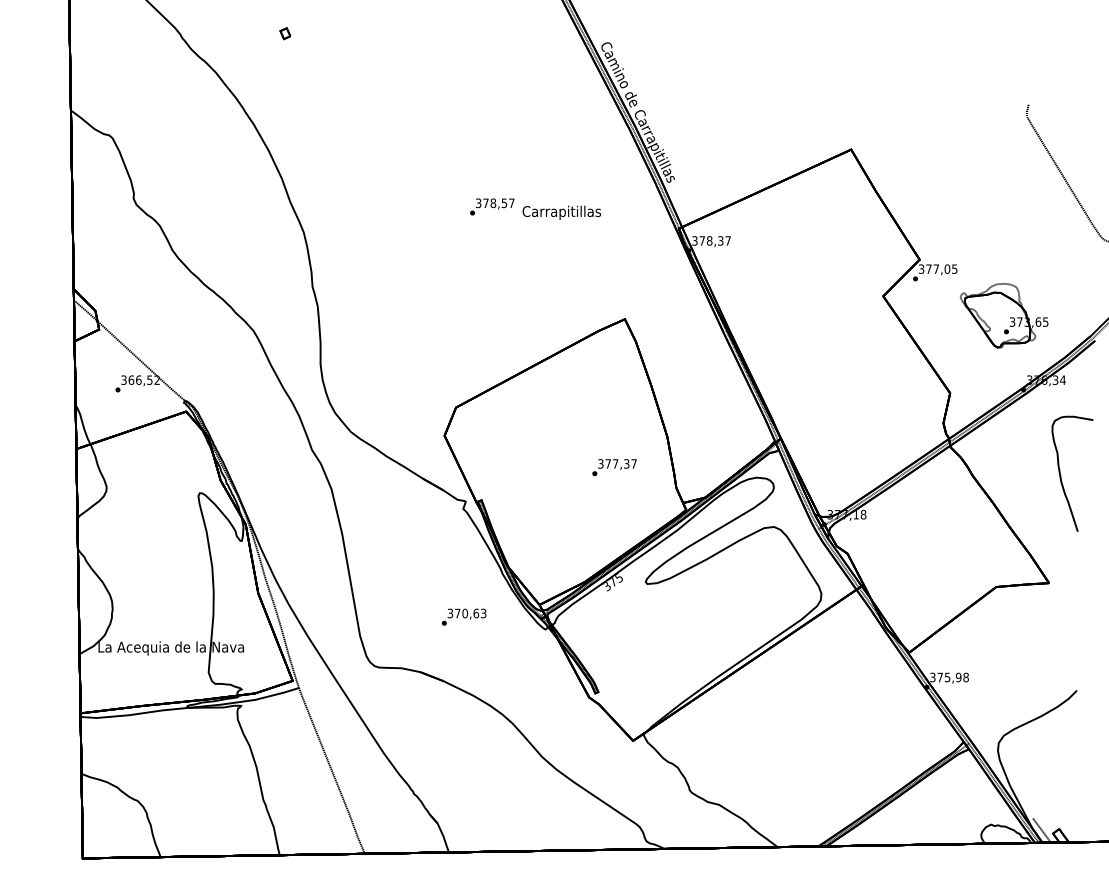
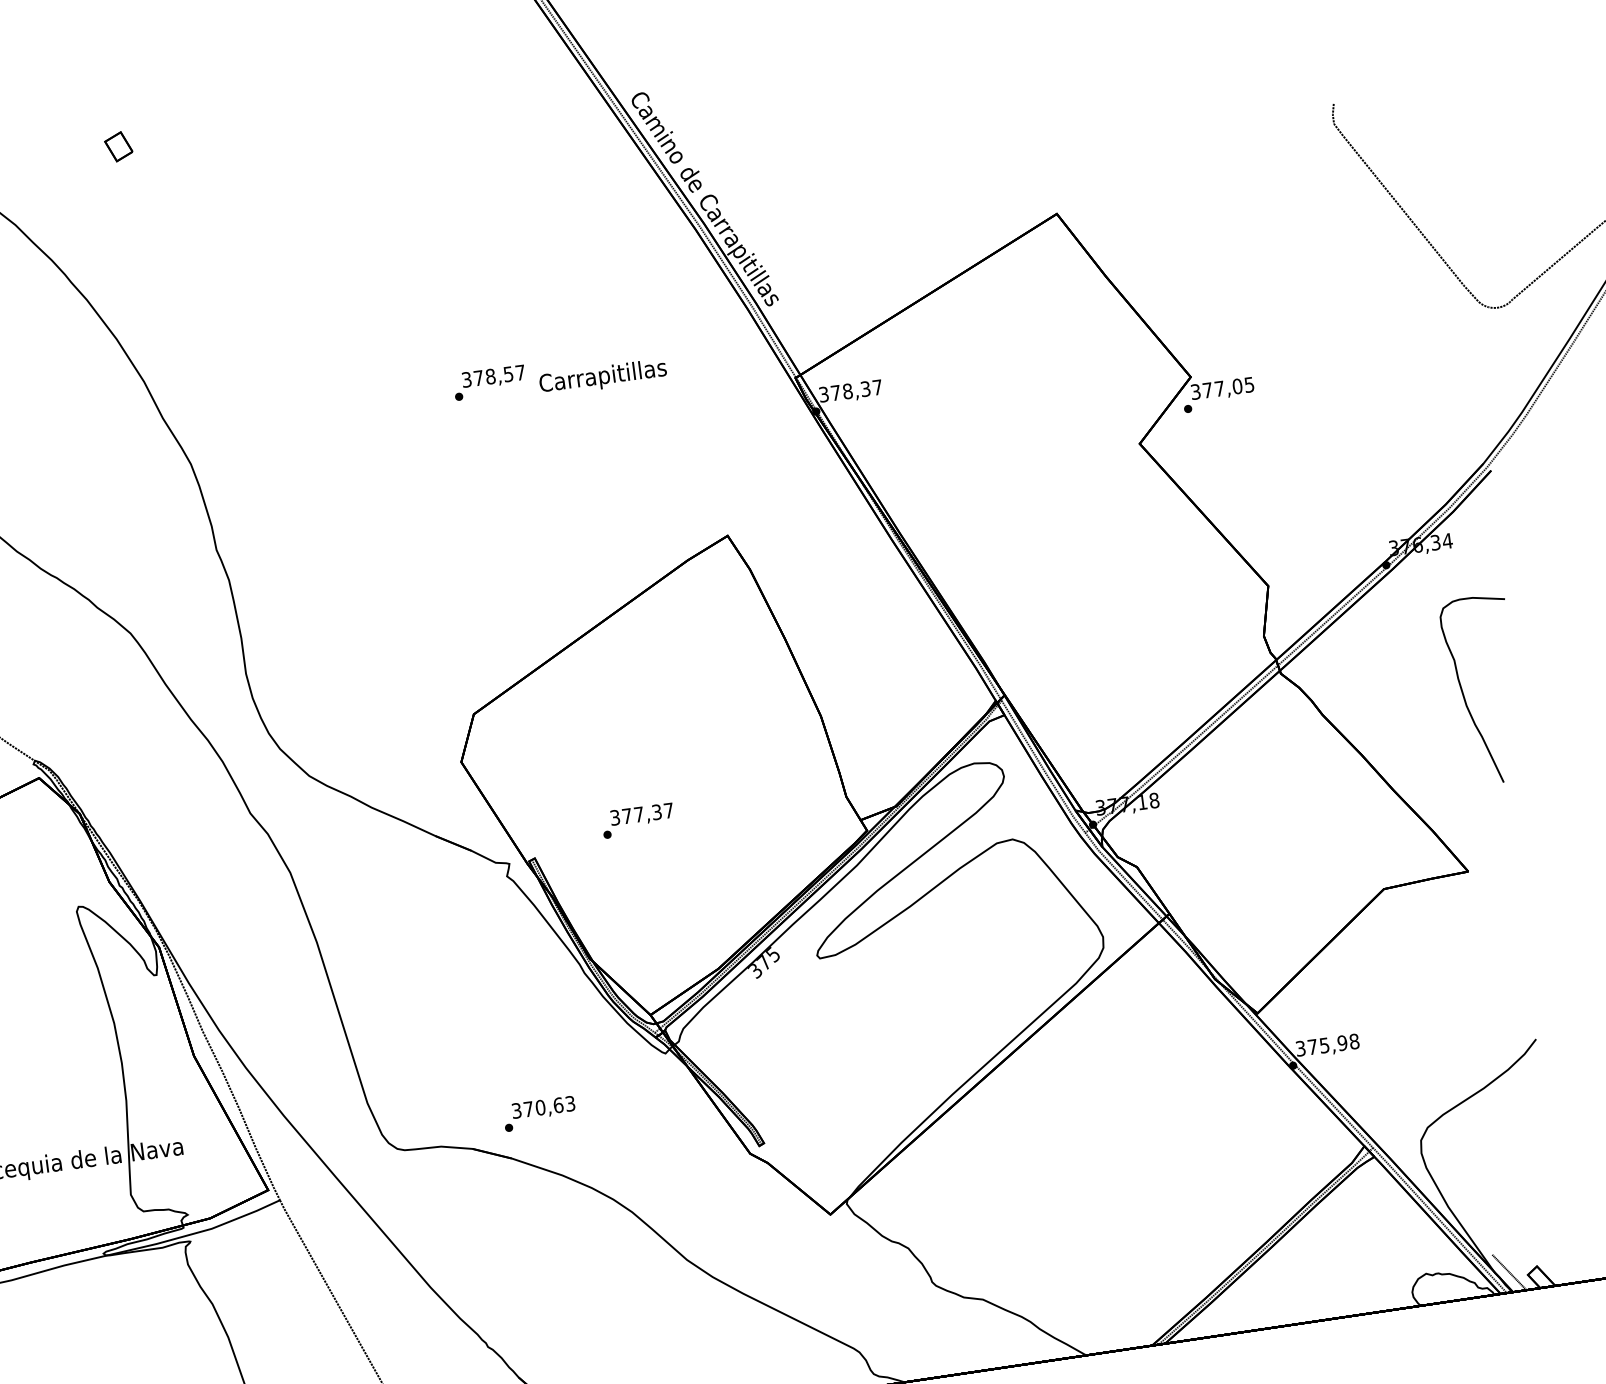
part: (285, 33) -> (119, 146), size x1.6
part: (1004, 315) -> (1339, 449), removed
text: (614, 467) -> (637, 820), moved
text: (463, 616) -> (538, 1112), moved

